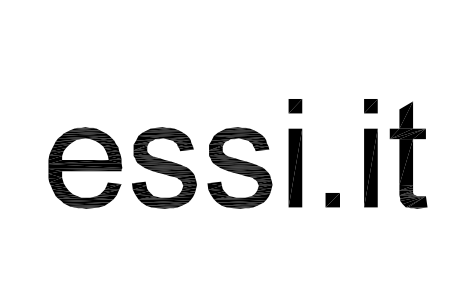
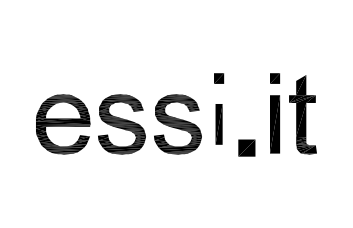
part: (295, 167) -> (219, 124), size x0.7
part: (332, 200) -> (246, 148), size x1.6

